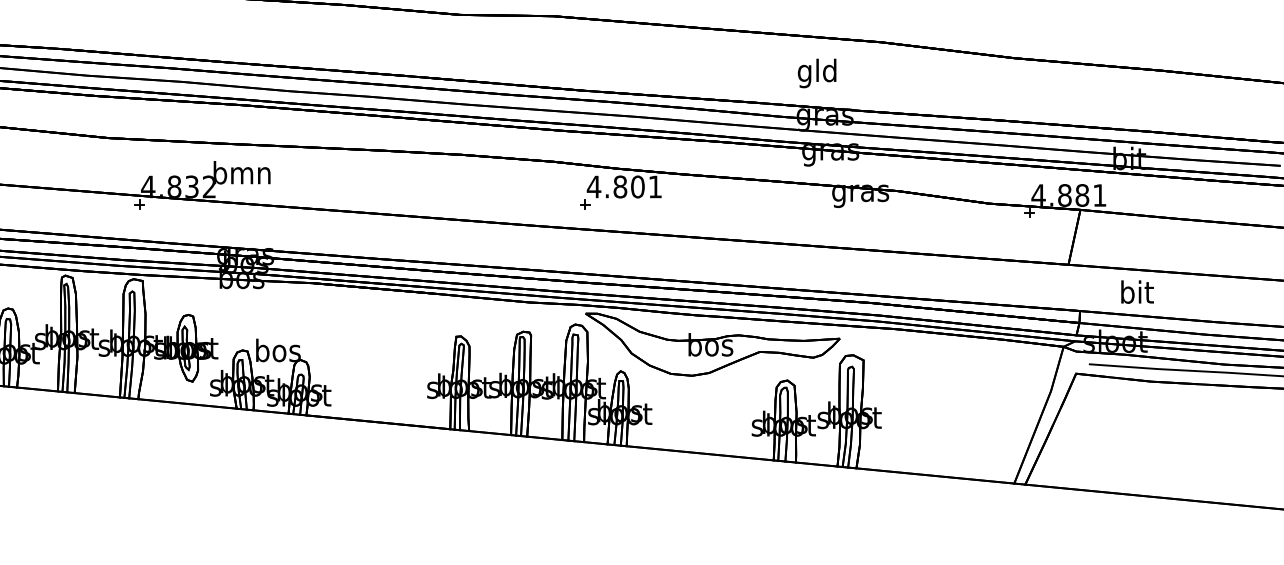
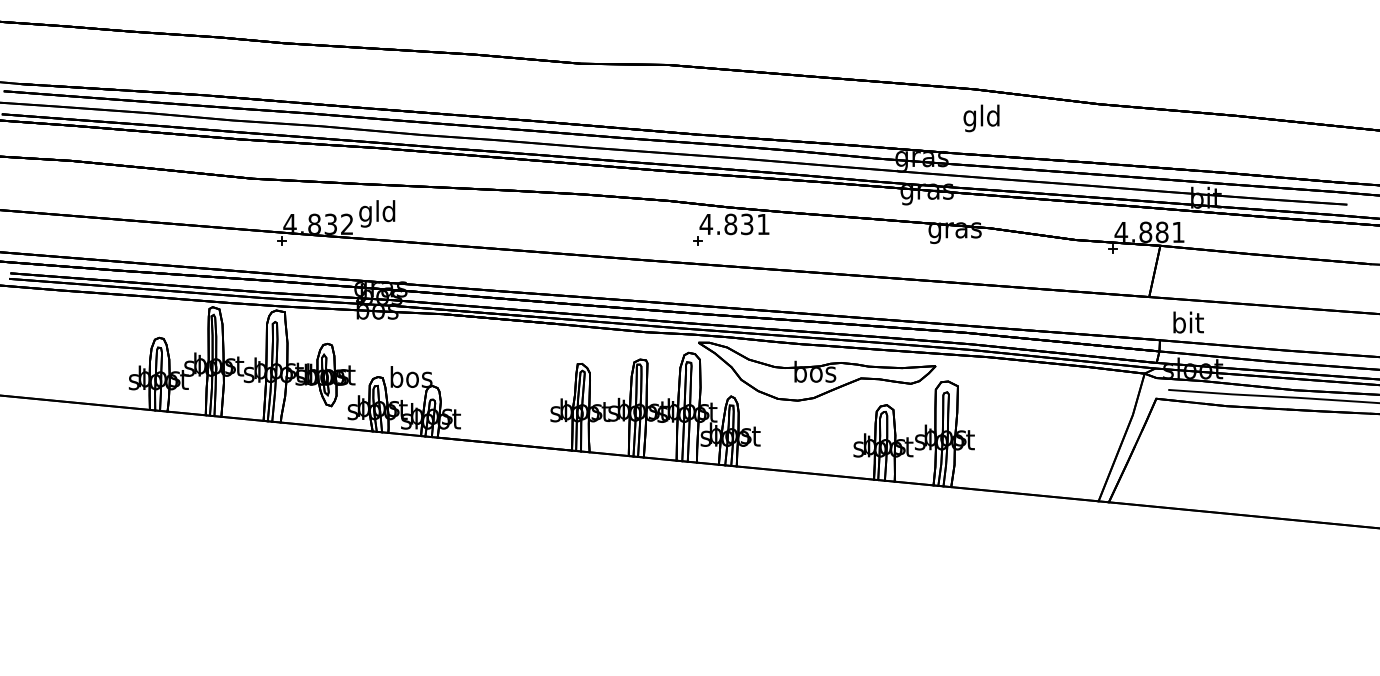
text: (817, 73) -> (981, 118), moved
text: (241, 175) -> (377, 213), bmn -> gld
text: (637, 187) -> (746, 224), 4.801 -> 4.831
text: (1137, 292) -> (1188, 322), moved

